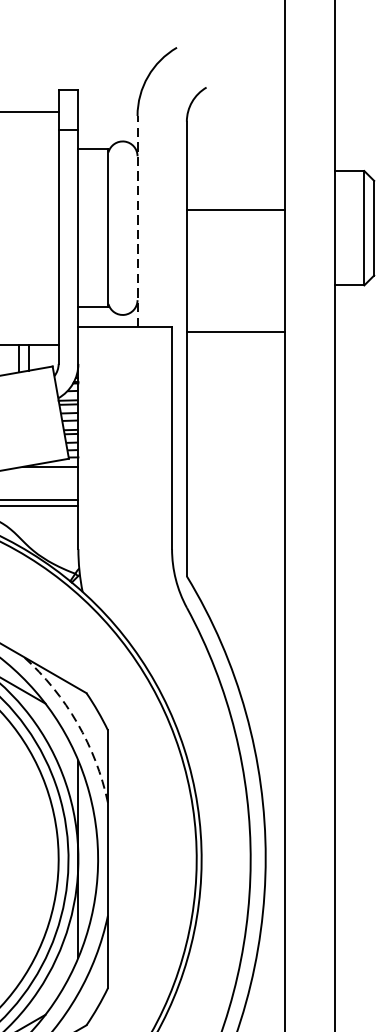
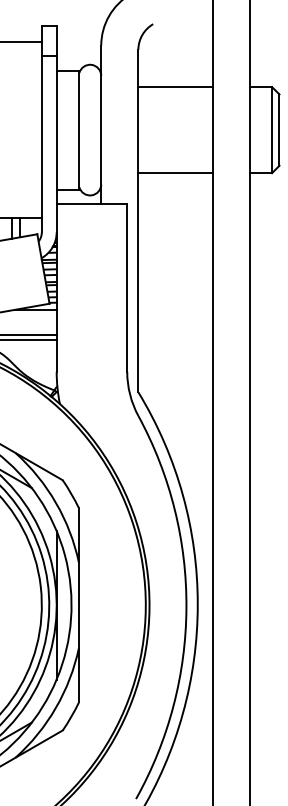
line: (236, 210) -> (175, 87), moved
line: (137, 220) -> (101, 124), dashed -> solid
line: (236, 332) -> (175, 173), moved
arc: (76, 722) -> (55, 502), dashed -> solid

